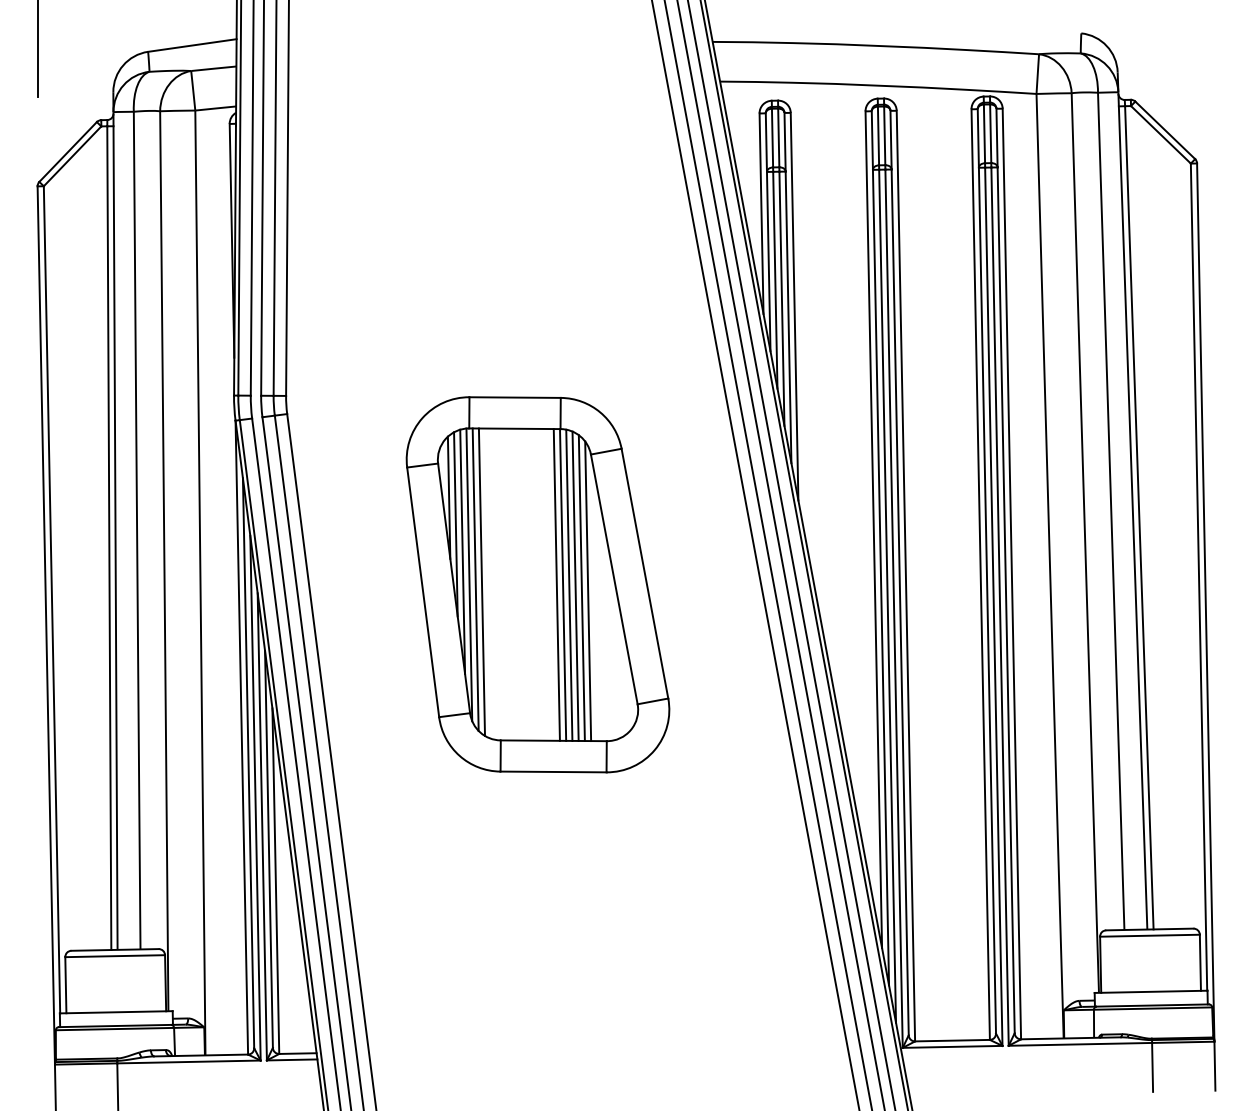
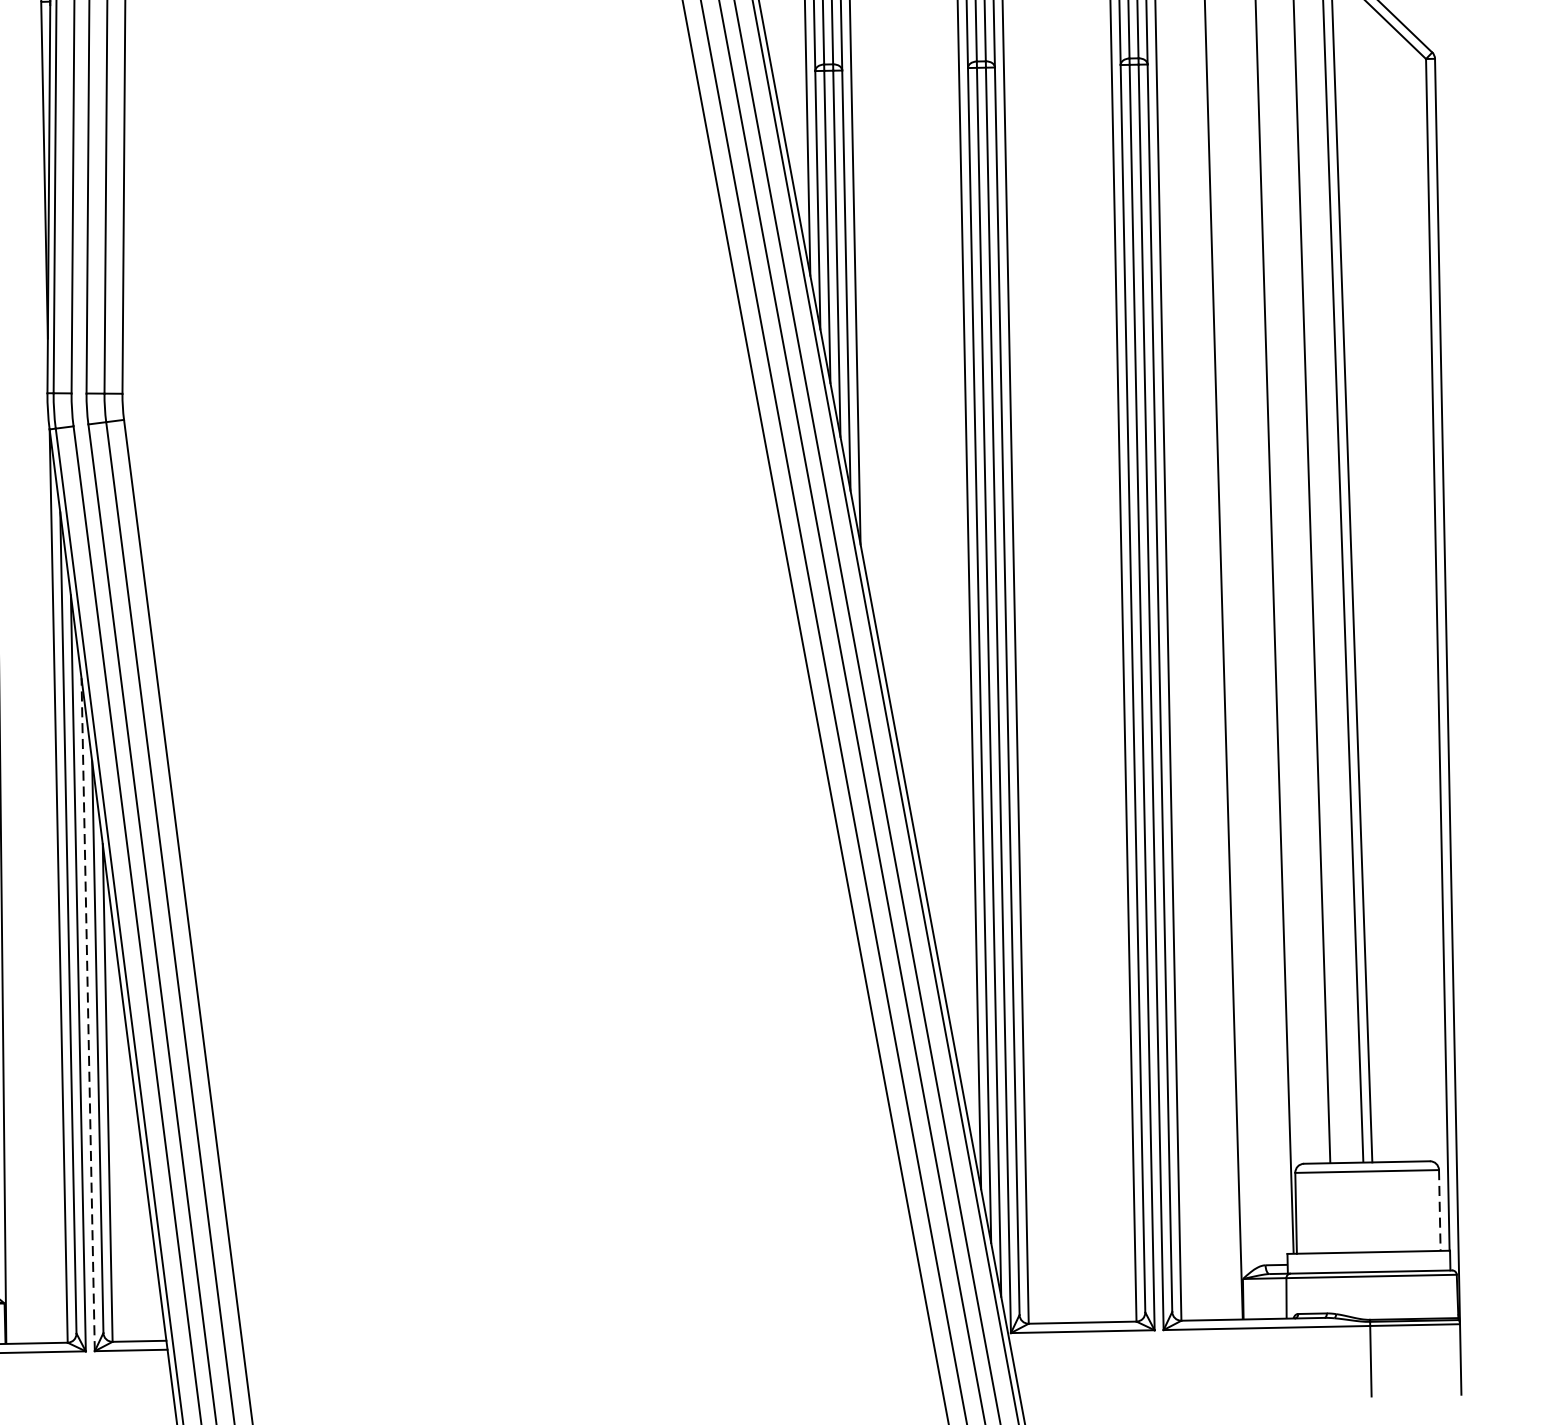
part: (537, 584) -> (484, 665), removed
line: (262, 826) -> (88, 1014), solid -> dashed
line: (1200, 963) -> (1439, 1211), solid -> dashed

